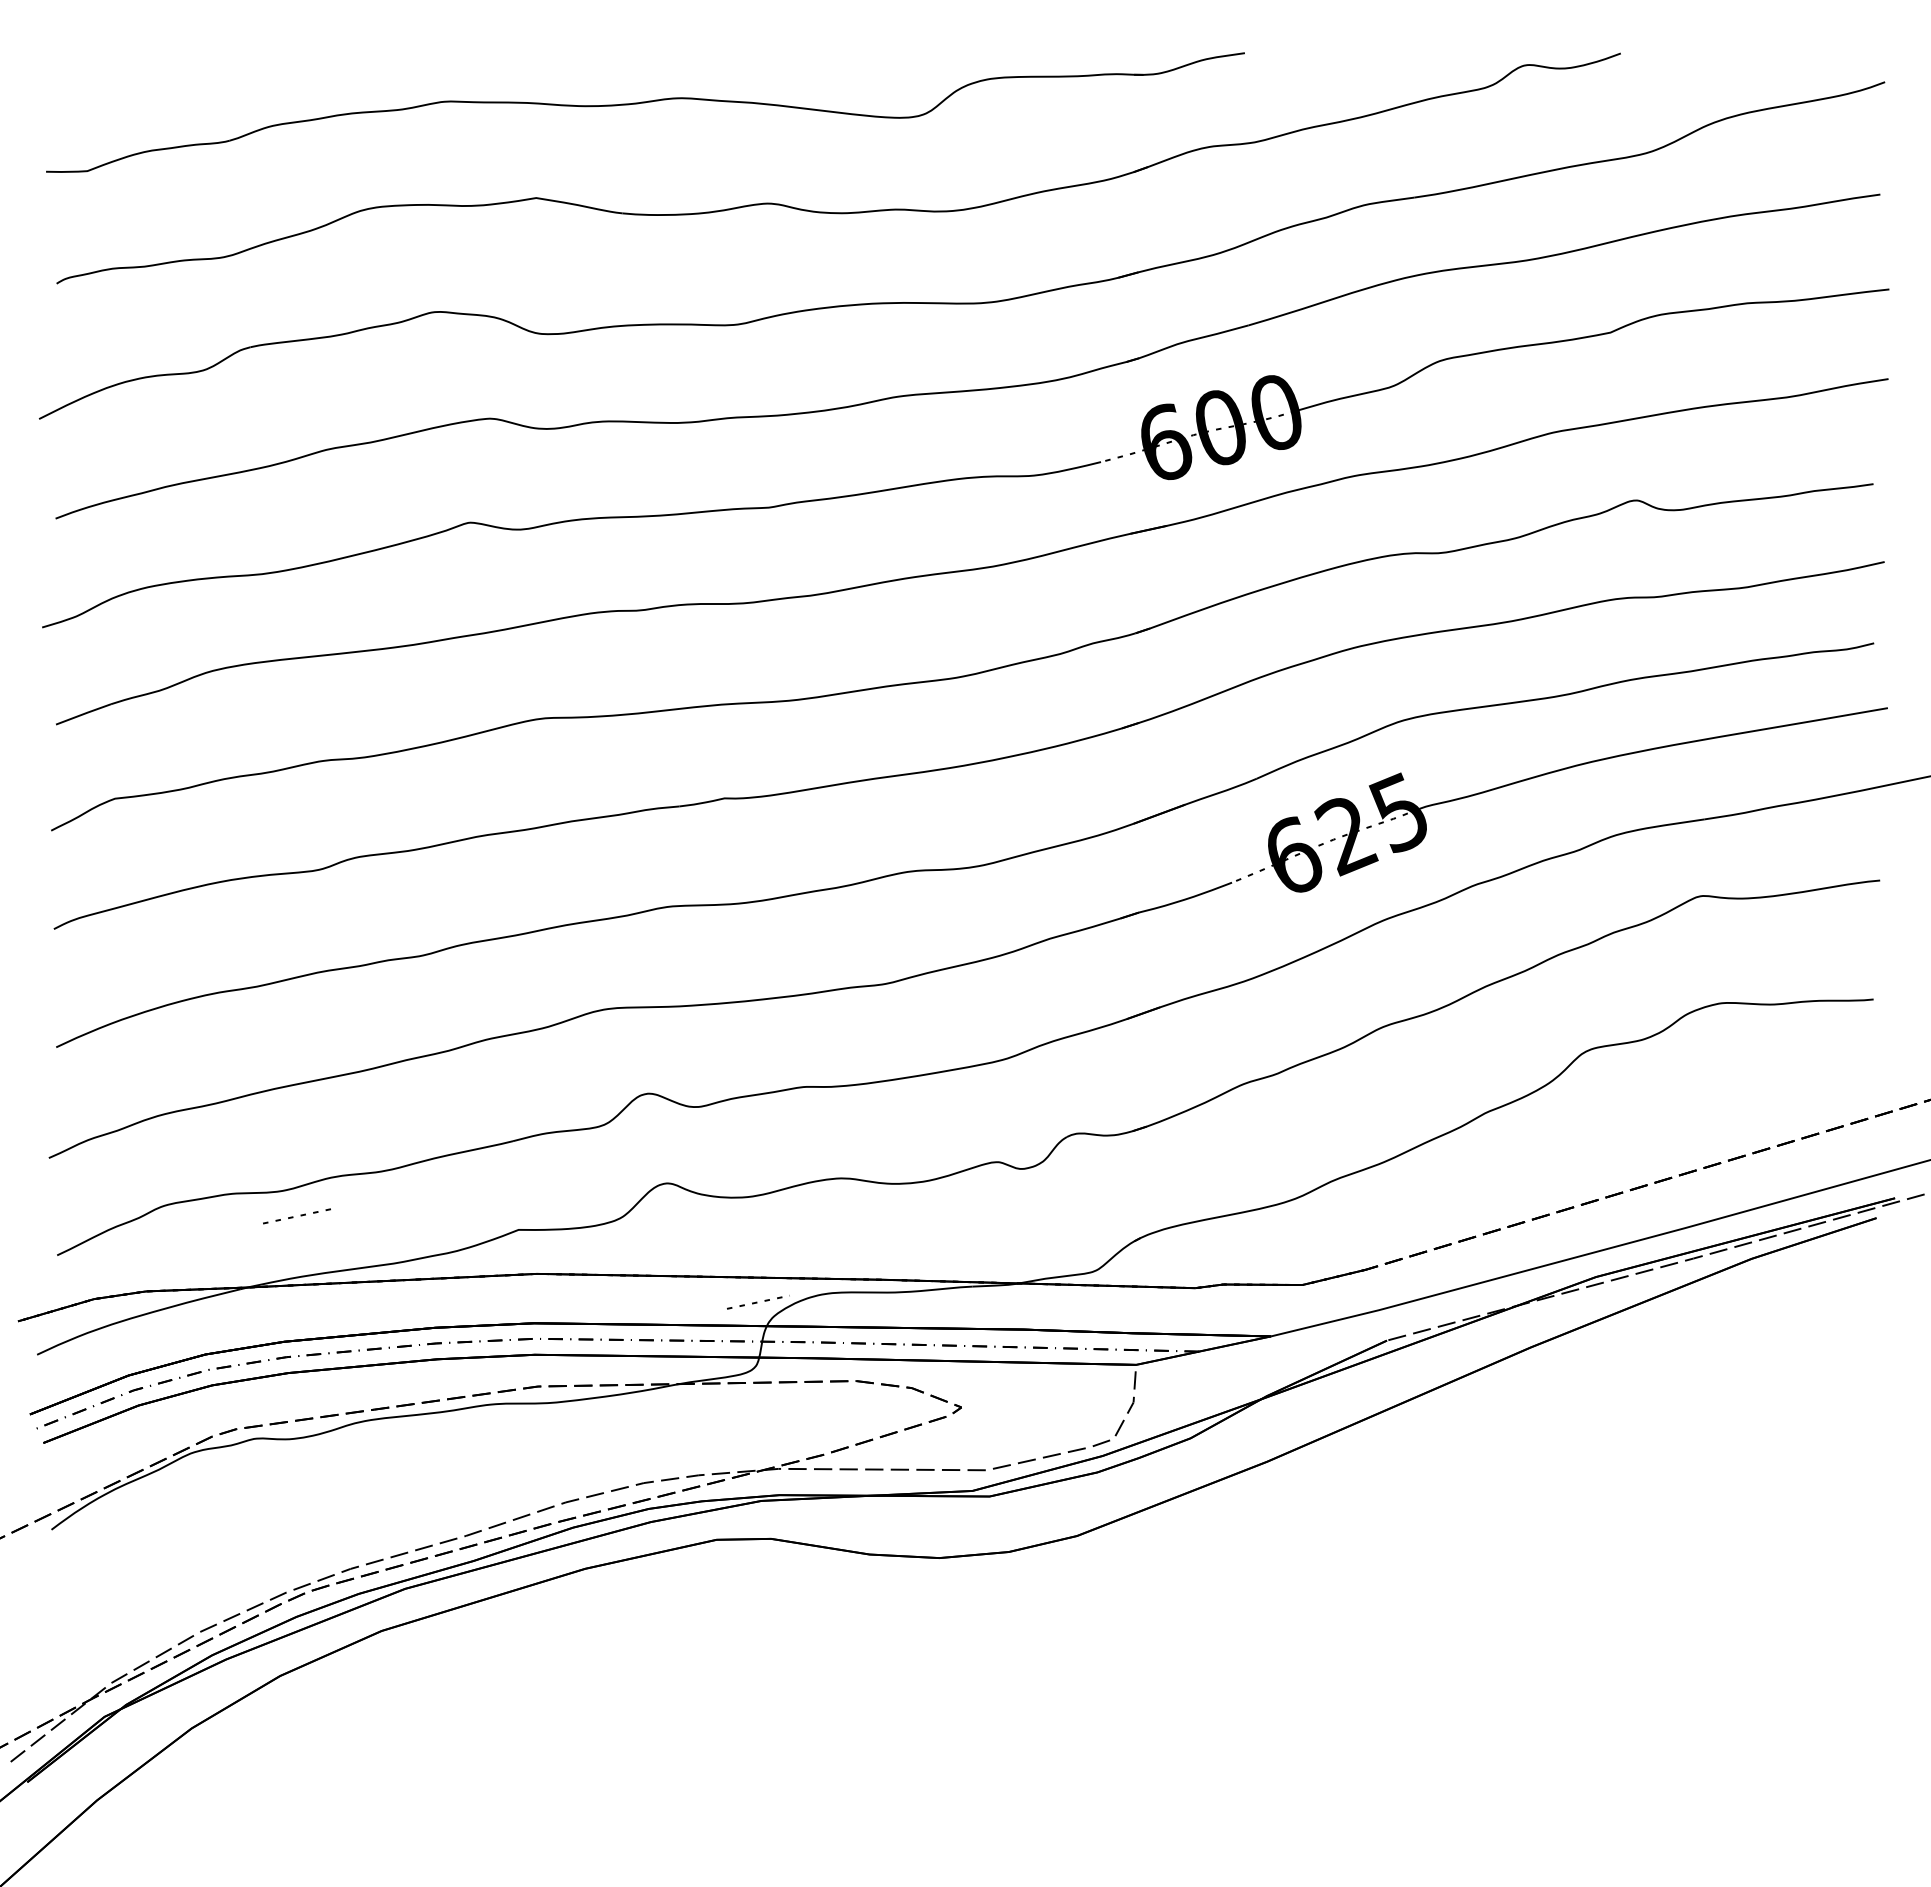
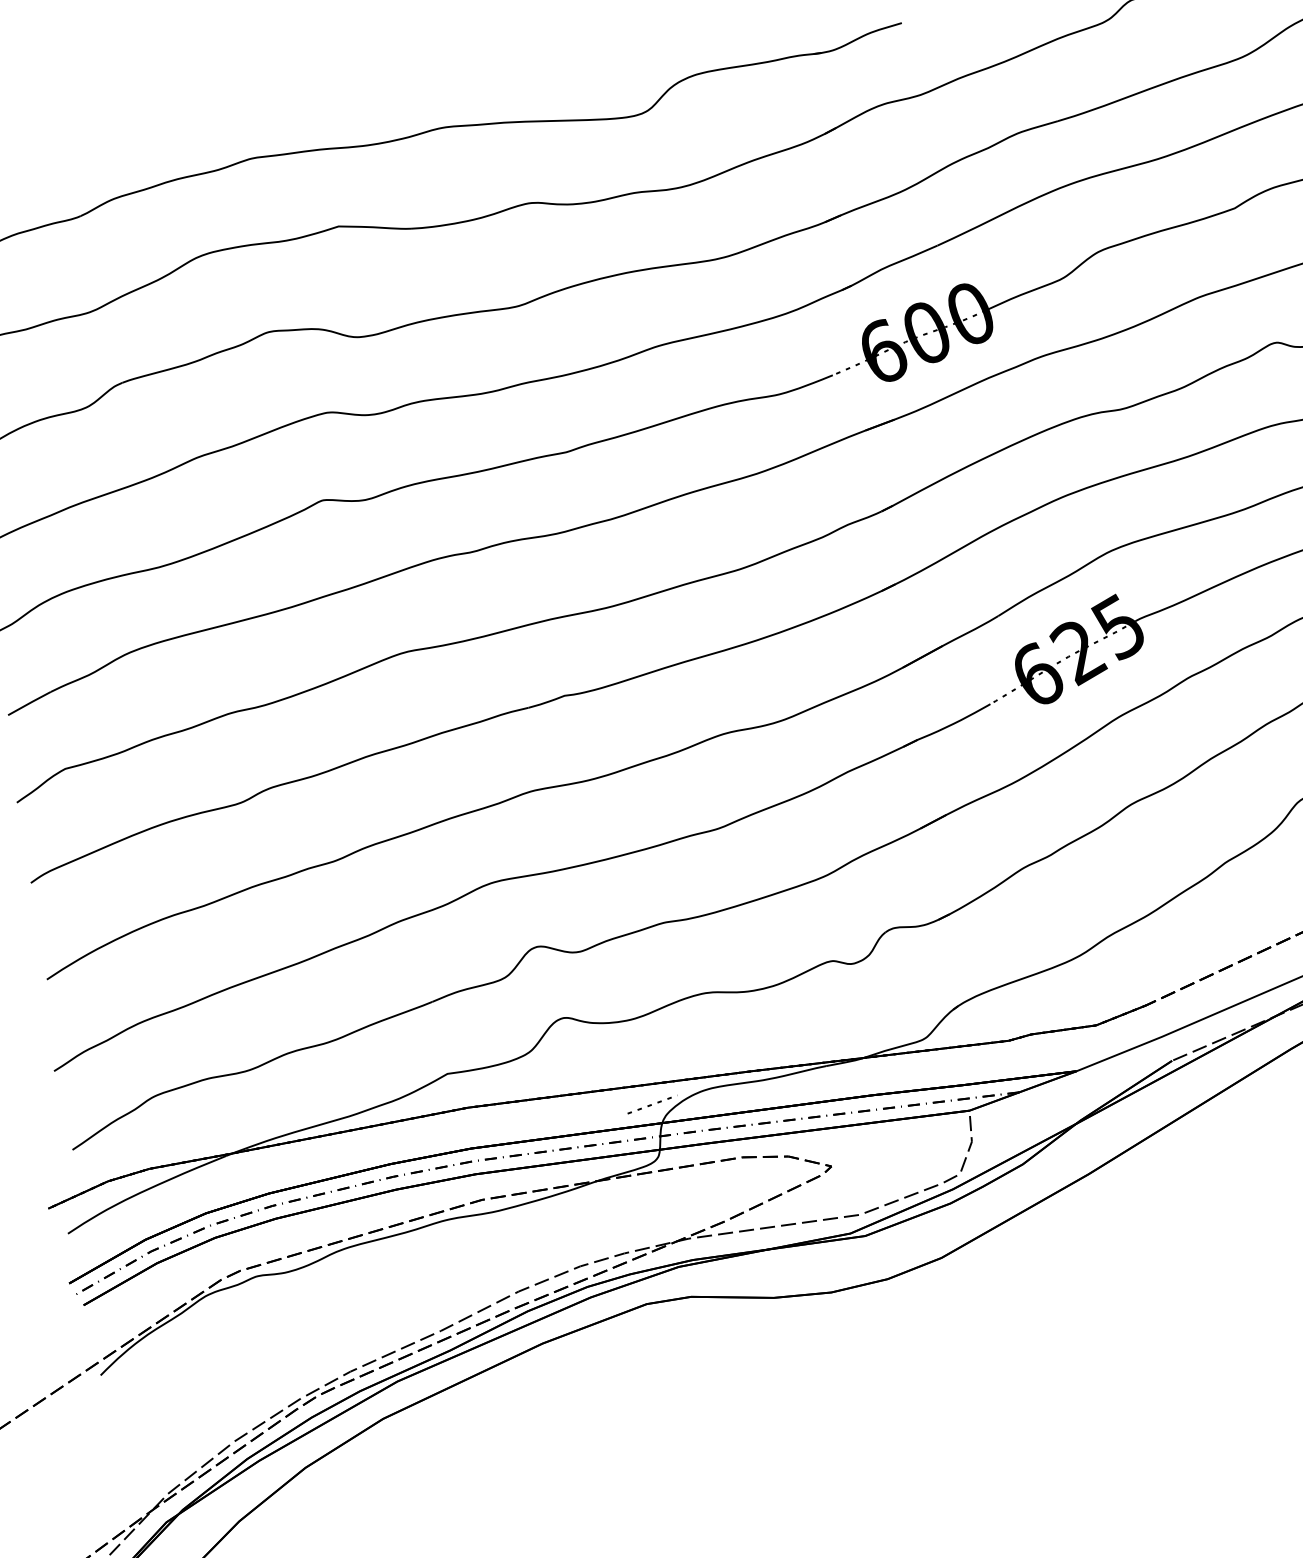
line: (293, 1216) -> (261, 1089), removed

